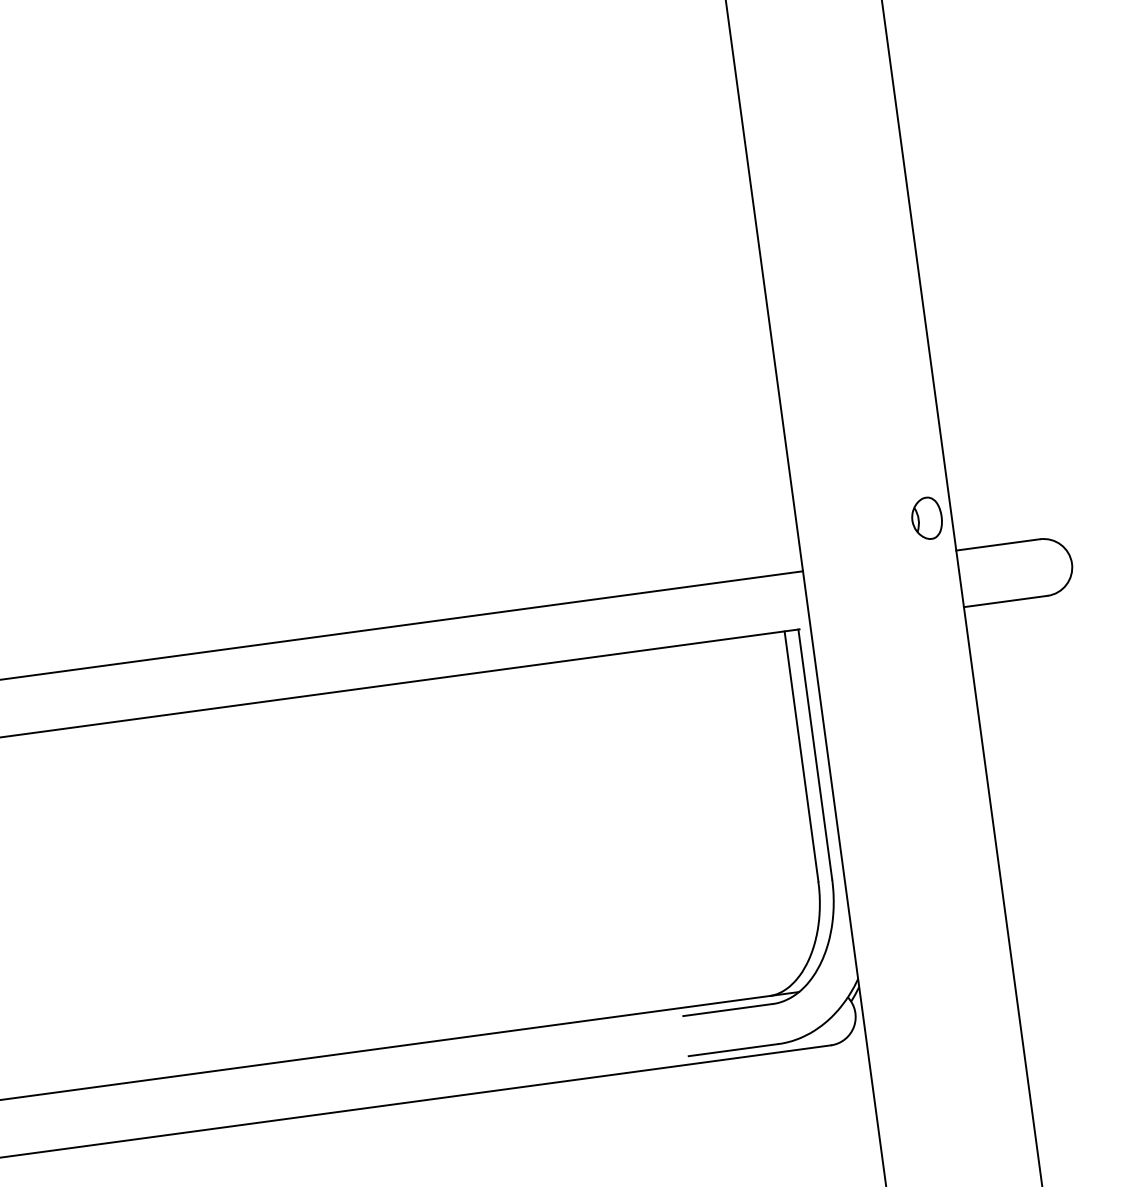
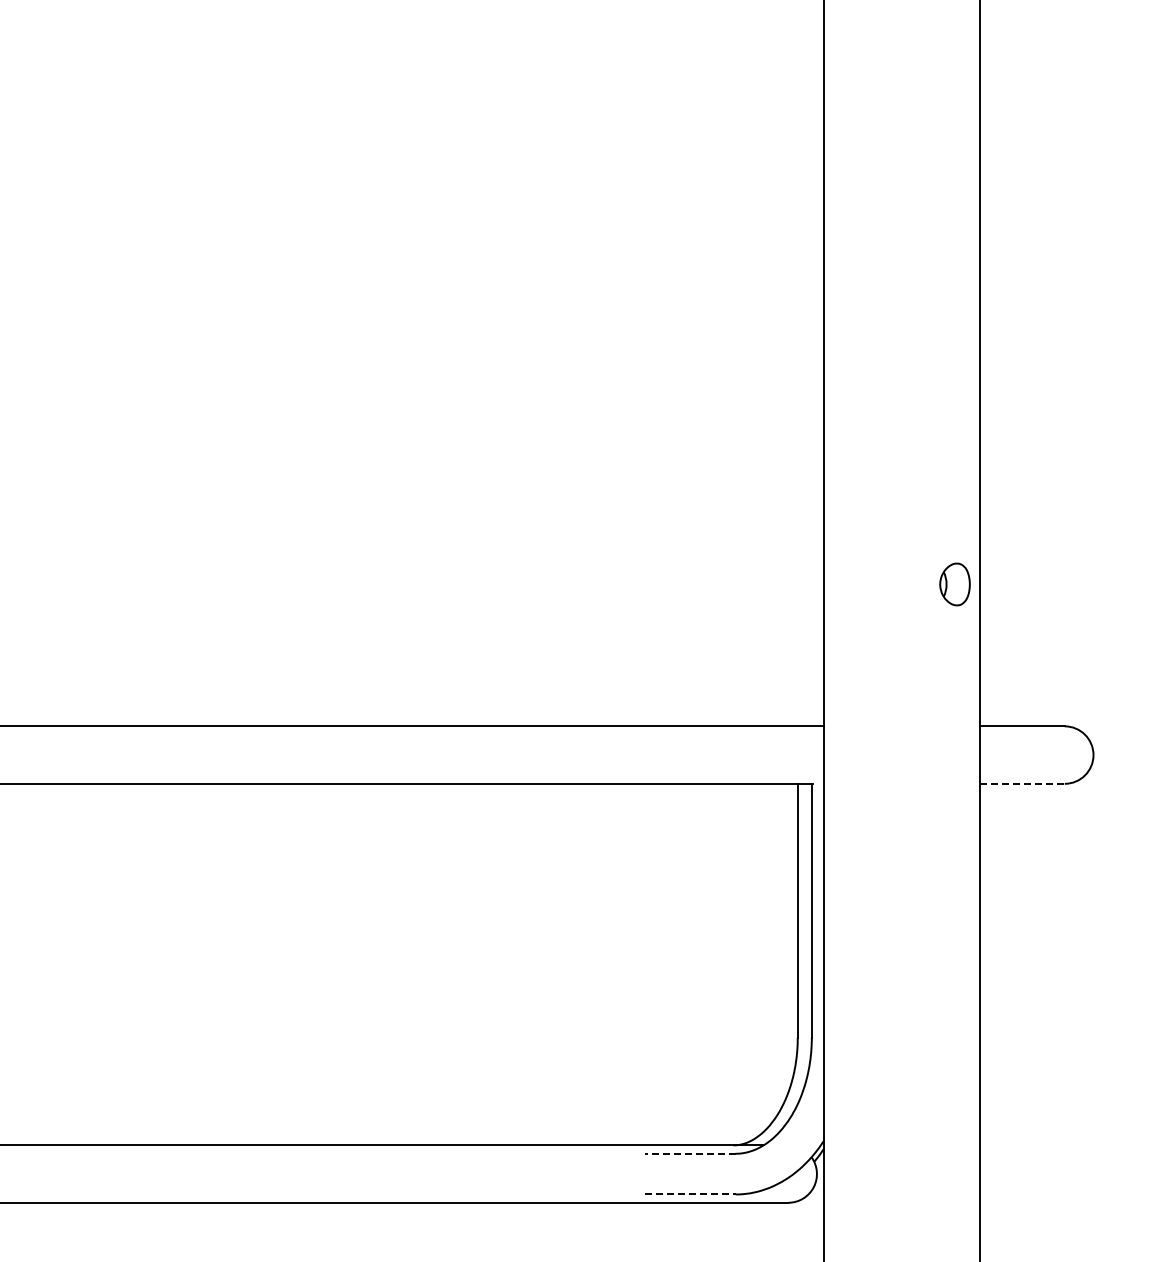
part: (926, 518) -> (954, 584), moved
line: (1005, 601) -> (1022, 783), solid -> dashed
line: (727, 1009) -> (689, 1153), solid -> dashed
line: (733, 1050) -> (690, 1194), solid -> dashed

